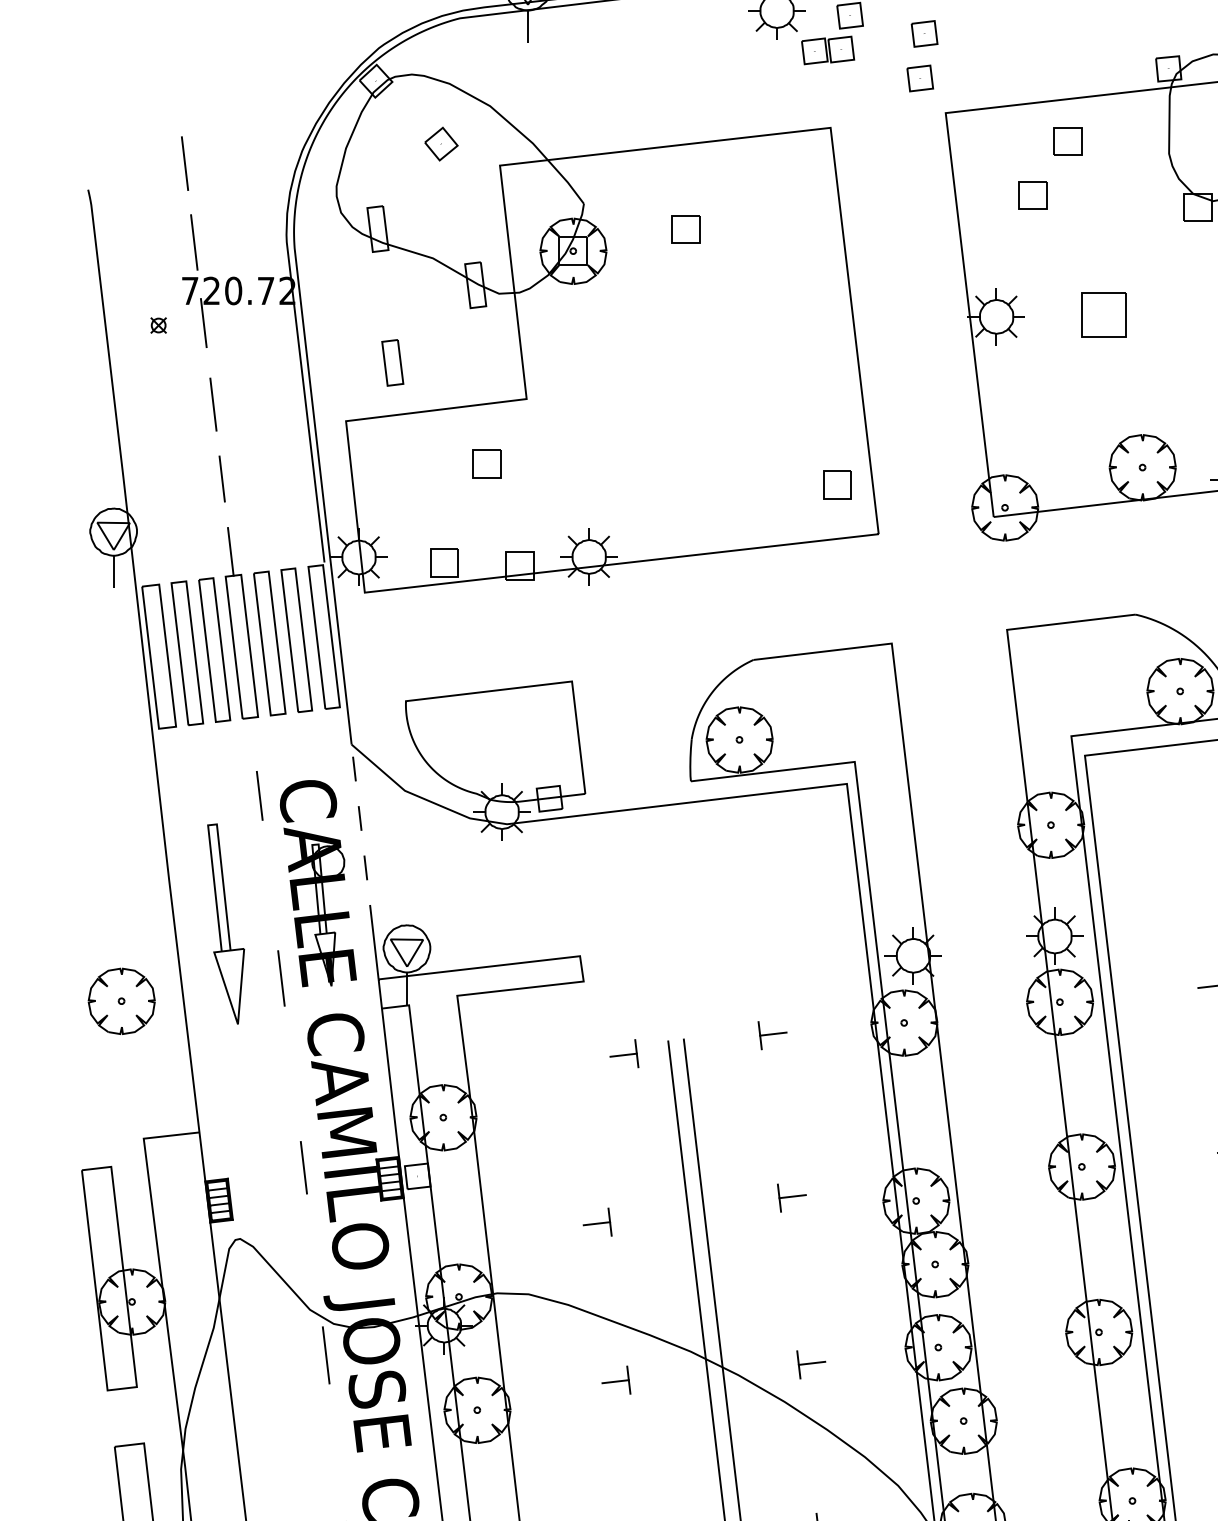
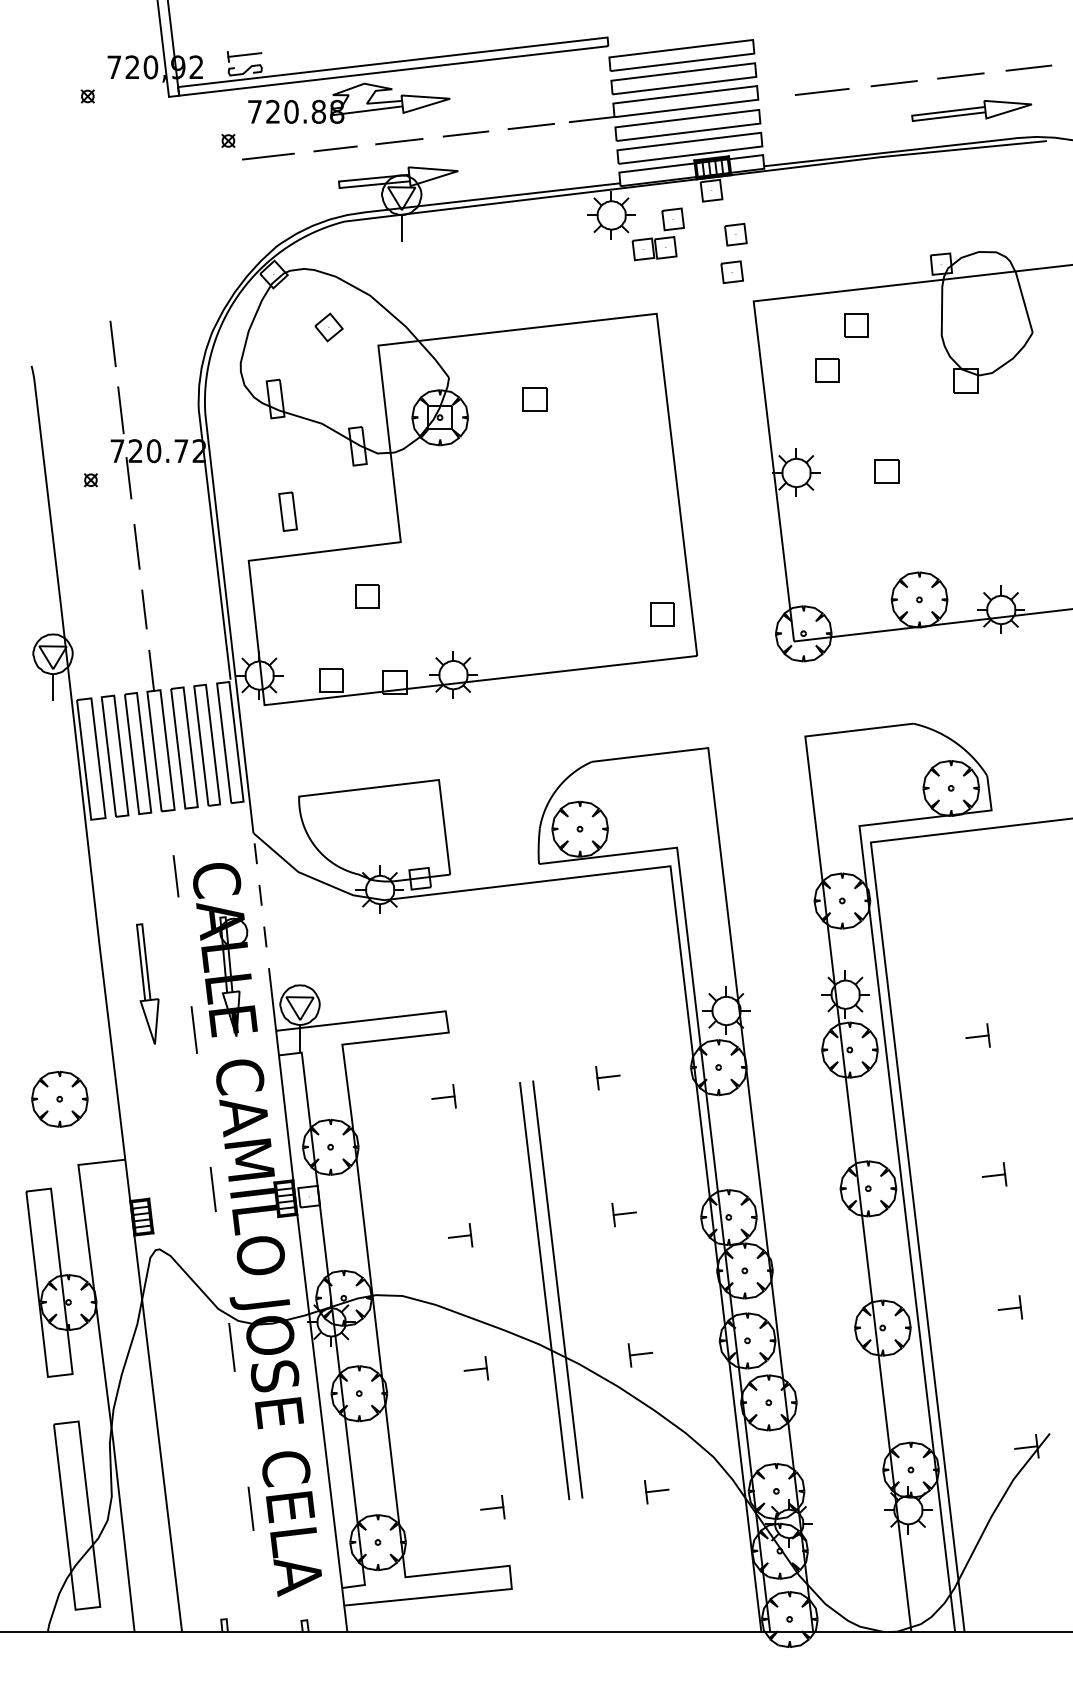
part: (1103, 315) -> (886, 471), size x0.62
part: (225, 923) -> (147, 983), size x0.71
part: (121, 1000) -> (59, 1098), moved
part: (623, 1053) -> (443, 1096), moved

